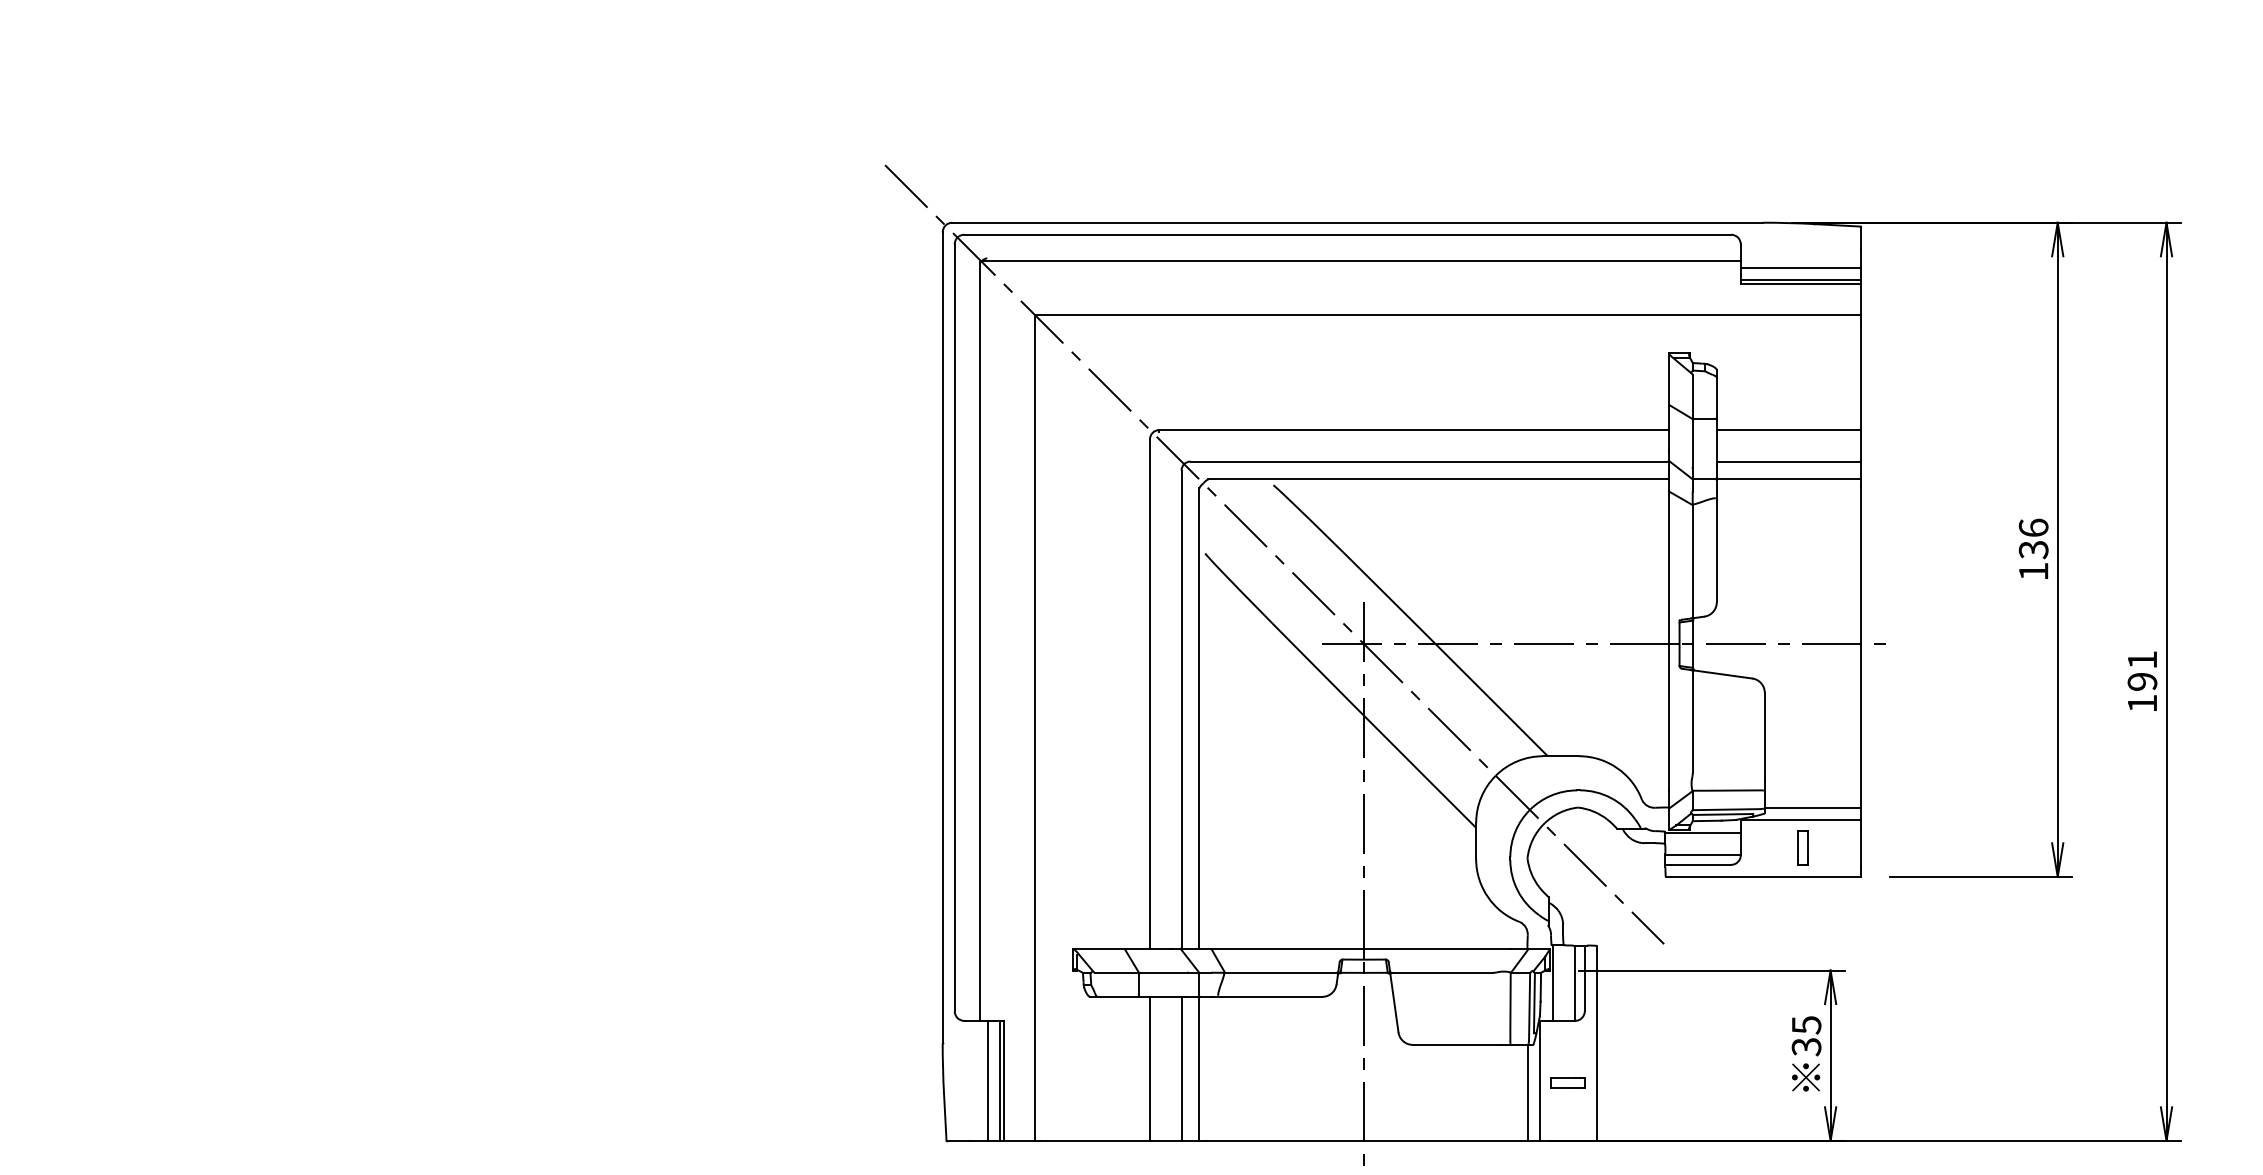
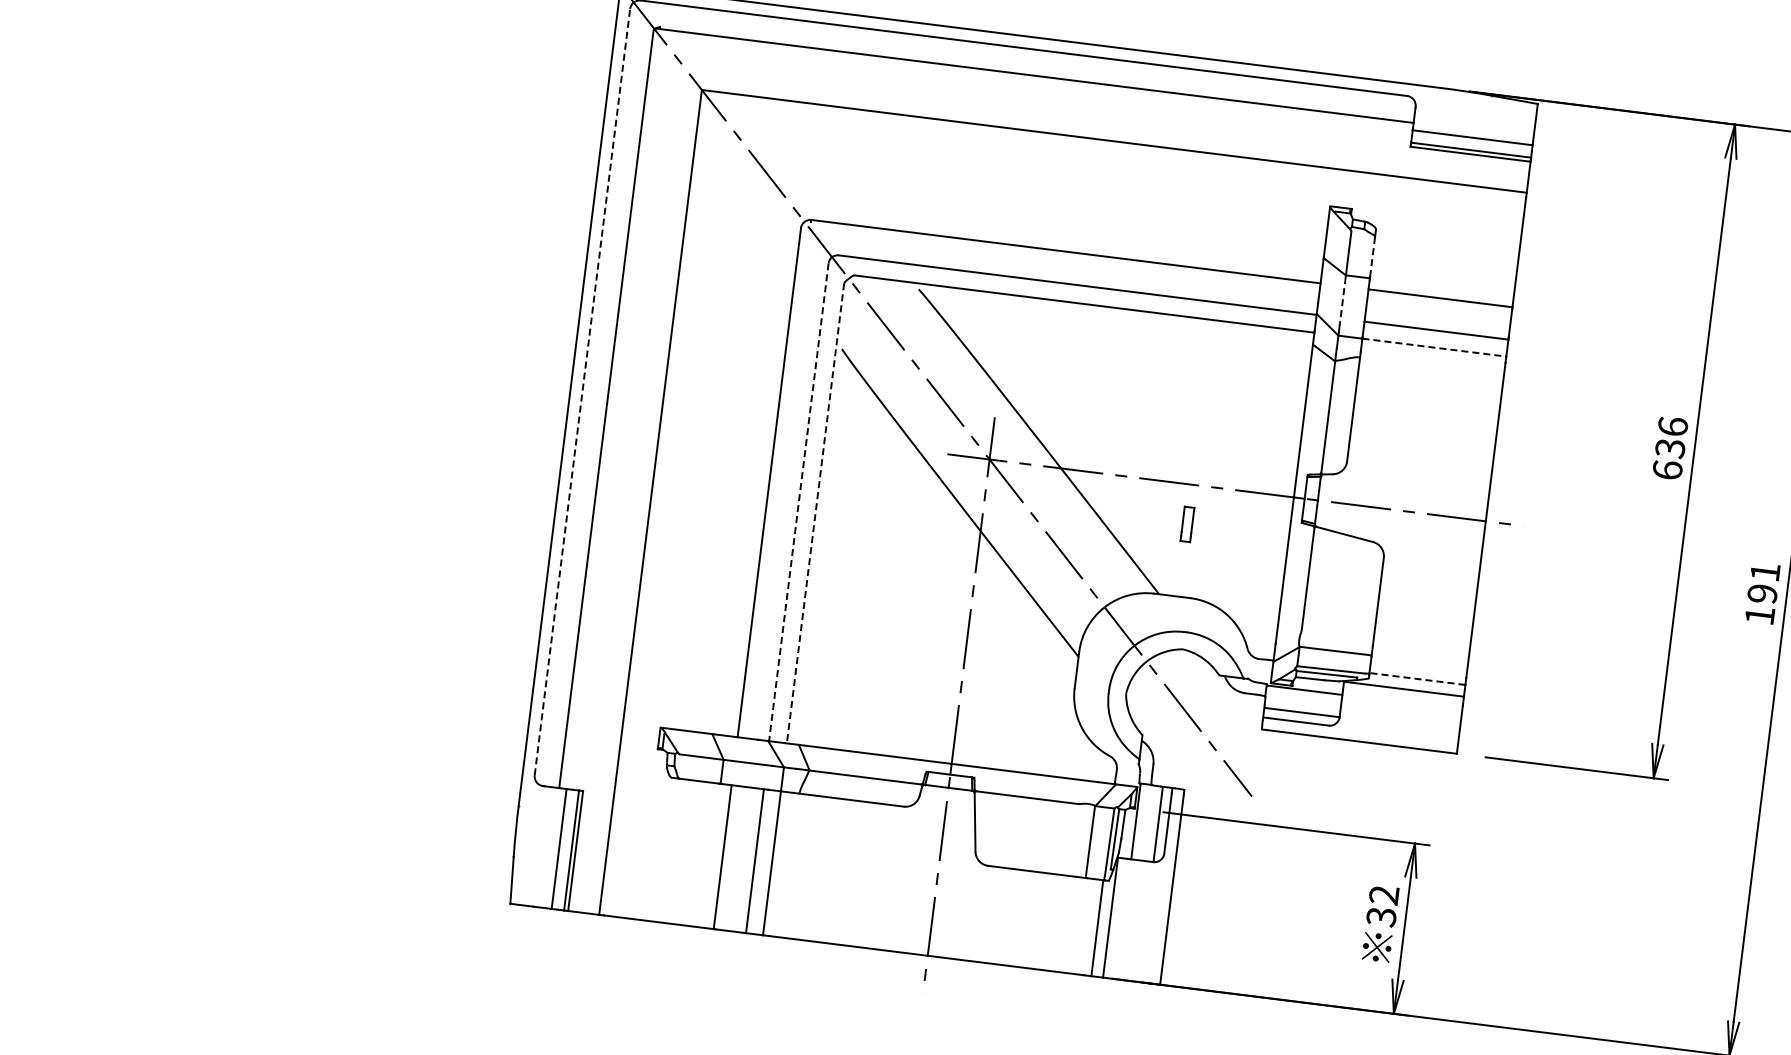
line: (1716, 397) -> (1372, 256), solid -> dashed
line: (1692, 443) -> (1342, 299), solid -> dashed
line: (1789, 479) -> (1435, 347), solid -> dashed
text: (2033, 571) -> (1667, 470), 136 -> 636
line: (954, 627) -> (582, 391), solid -> dashed
line: (1181, 710) -> (798, 502), solid -> dashed
line: (1199, 719) -> (815, 514), solid -> dashed
line: (1812, 808) -> (1417, 679), solid -> dashed
part: (1802, 847) -> (1186, 523), moved
text: (1806, 1025) -> (1384, 895), 35 -> 32
part: (1567, 1082) -> (1138, 922), removed

